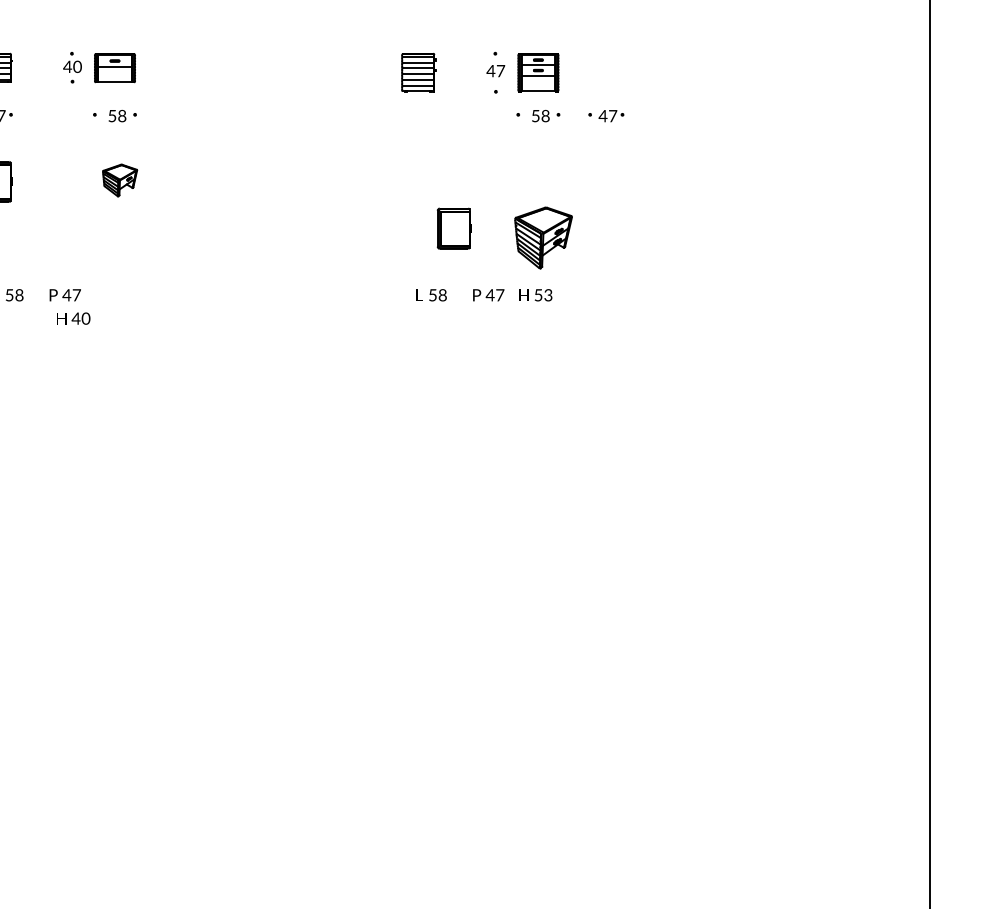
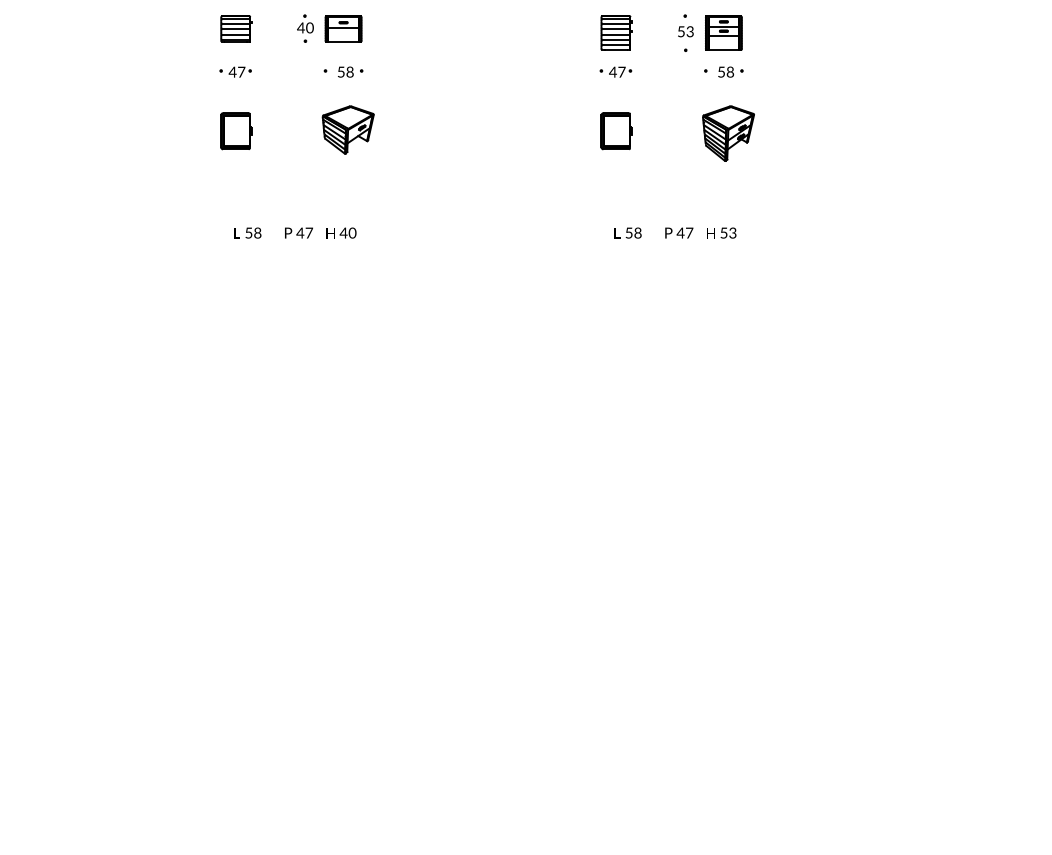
text: (495, 70) -> (685, 31), 47 -> 53
part: (605, 115) -> (615, 71), moved
part: (119, 179) -> (347, 129), size x1.67
part: (454, 228) -> (616, 131), moved
part: (543, 237) -> (728, 133), moved
text: (73, 317) -> (341, 232), moved

